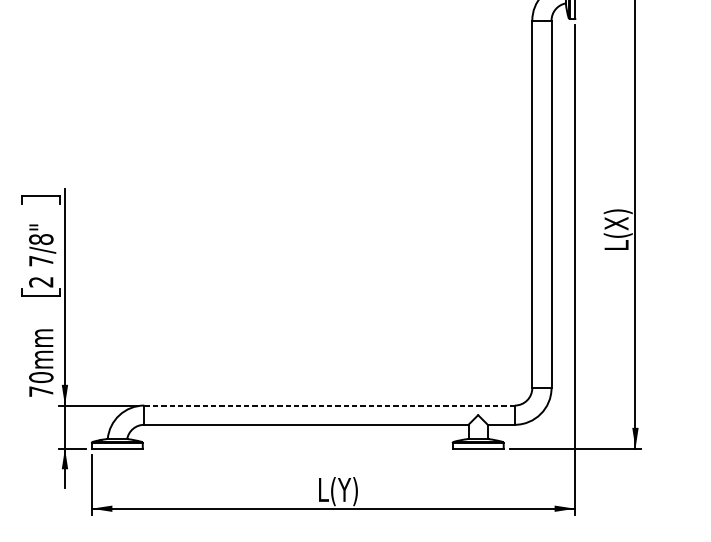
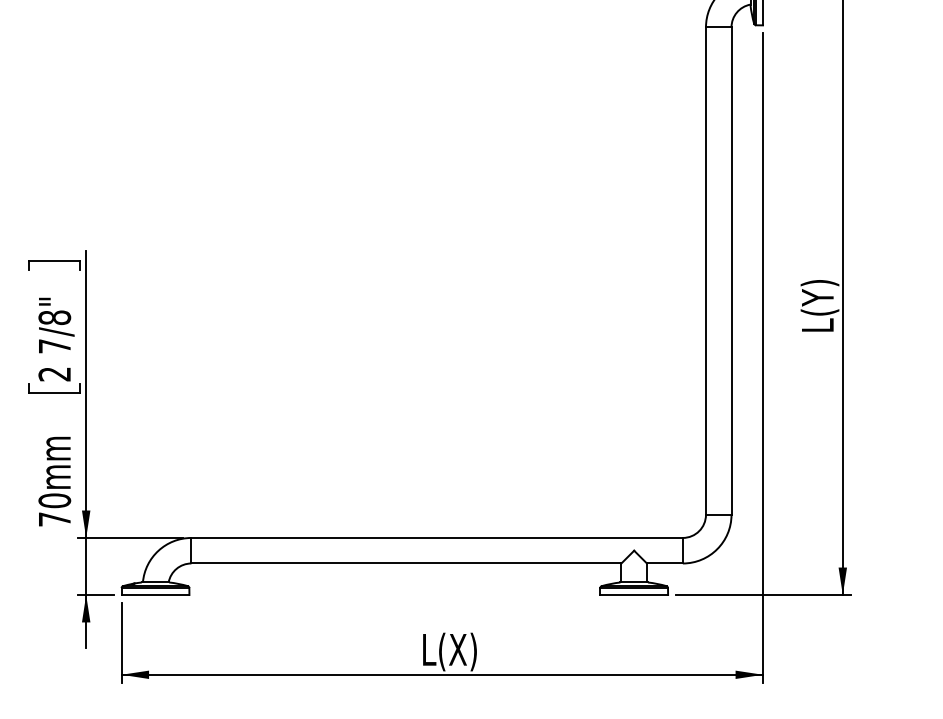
text: (617, 219) -> (819, 291), L(X) -> L(Y)
line: (329, 405) -> (437, 537), dashed -> solid
text: (348, 491) -> (462, 651), L(Y) -> L(X)

